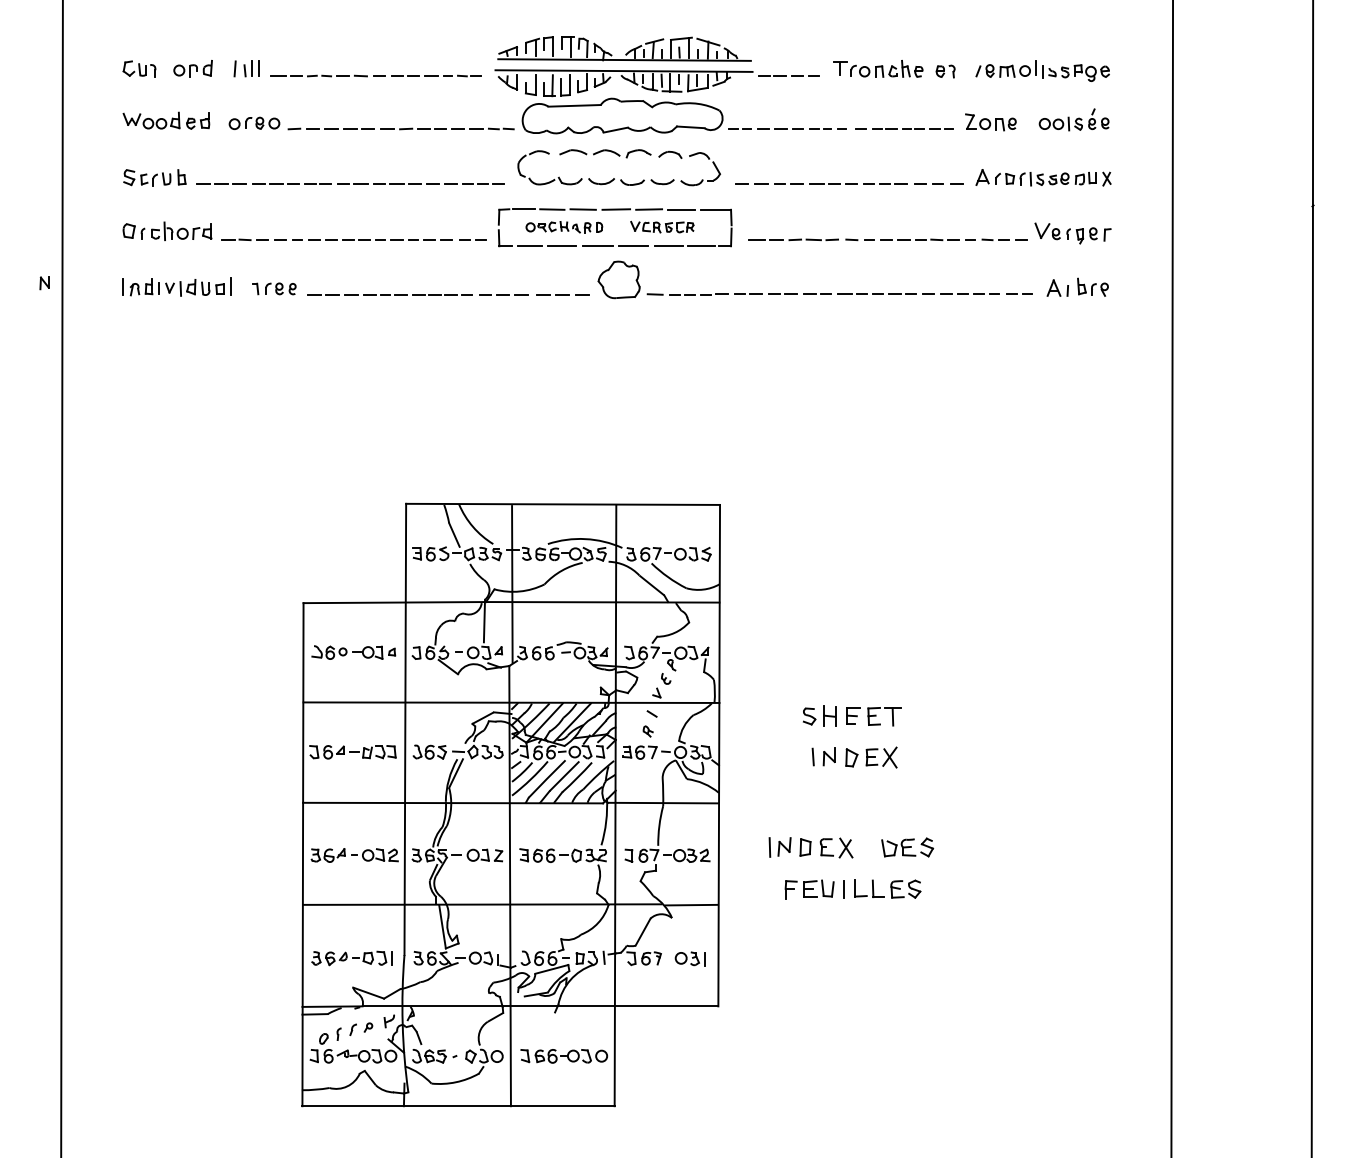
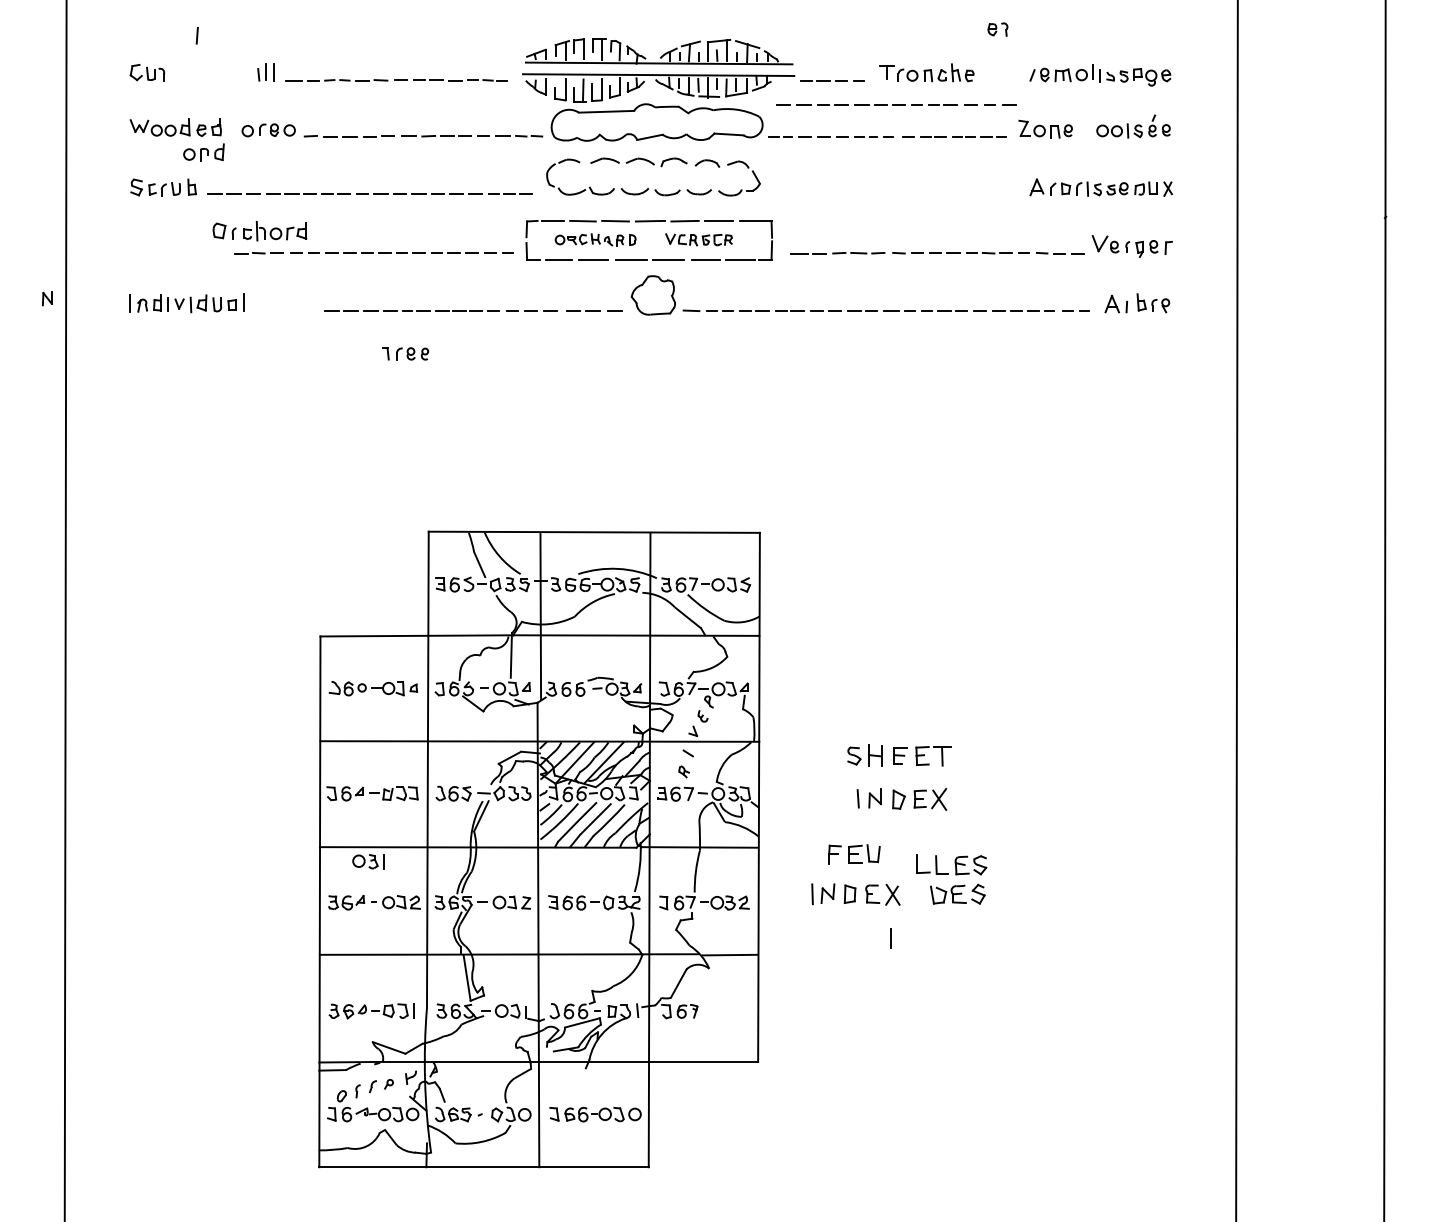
part: (192, 68) -> (203, 152), moved
line: (234, 68) -> (196, 35), moved
part: (945, 71) -> (997, 29), moved
line: (849, 183) -> (896, 104), moved
part: (167, 231) -> (259, 231), moved
part: (274, 288) -> (405, 353), moved
part: (887, 888) -> (951, 864), moved
part: (809, 889) -> (854, 854), moved
part: (690, 958) -> (368, 861), moved

